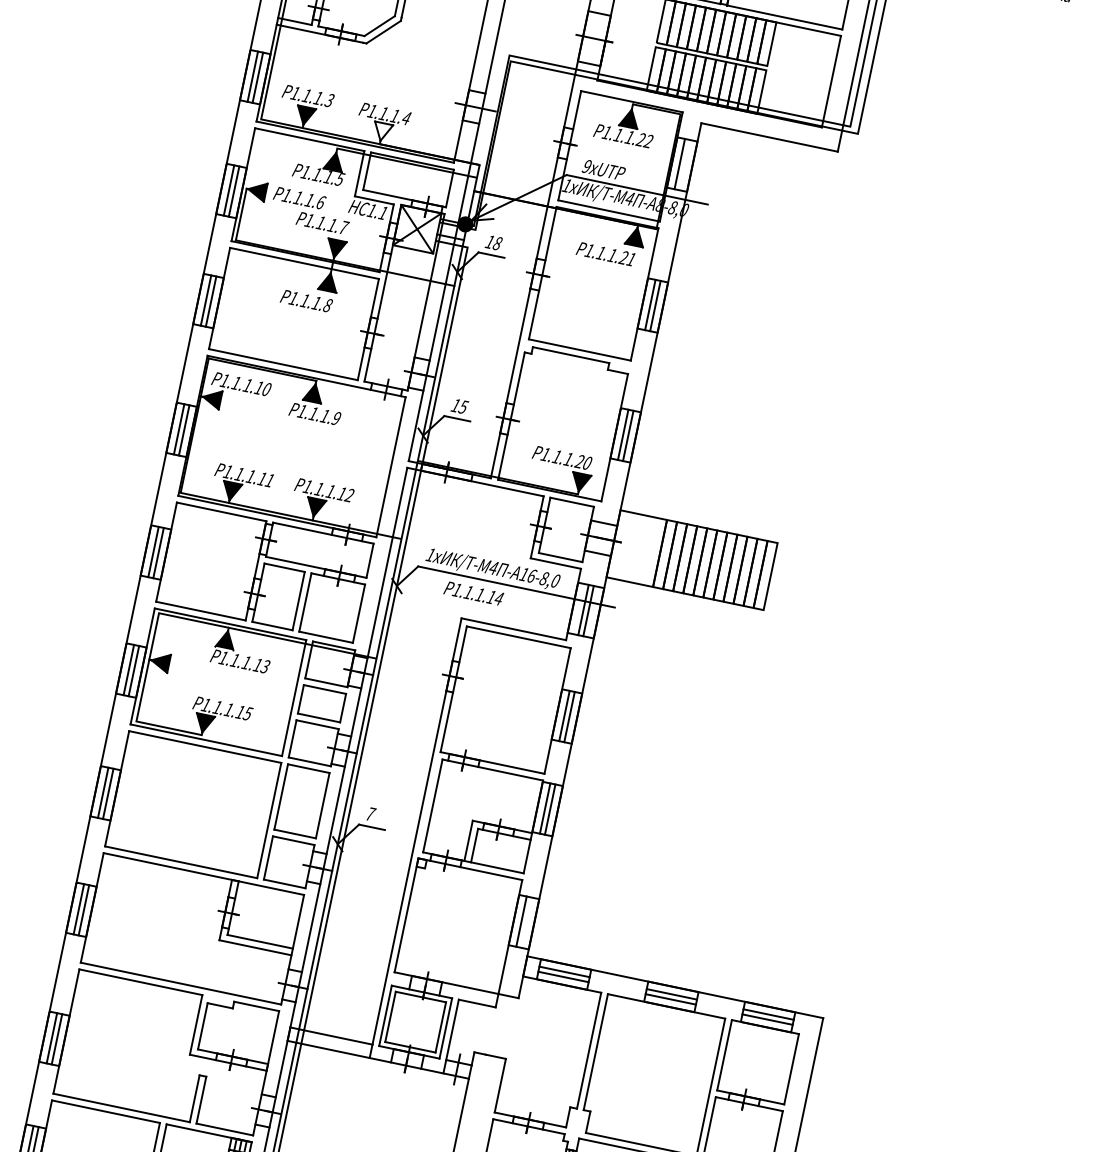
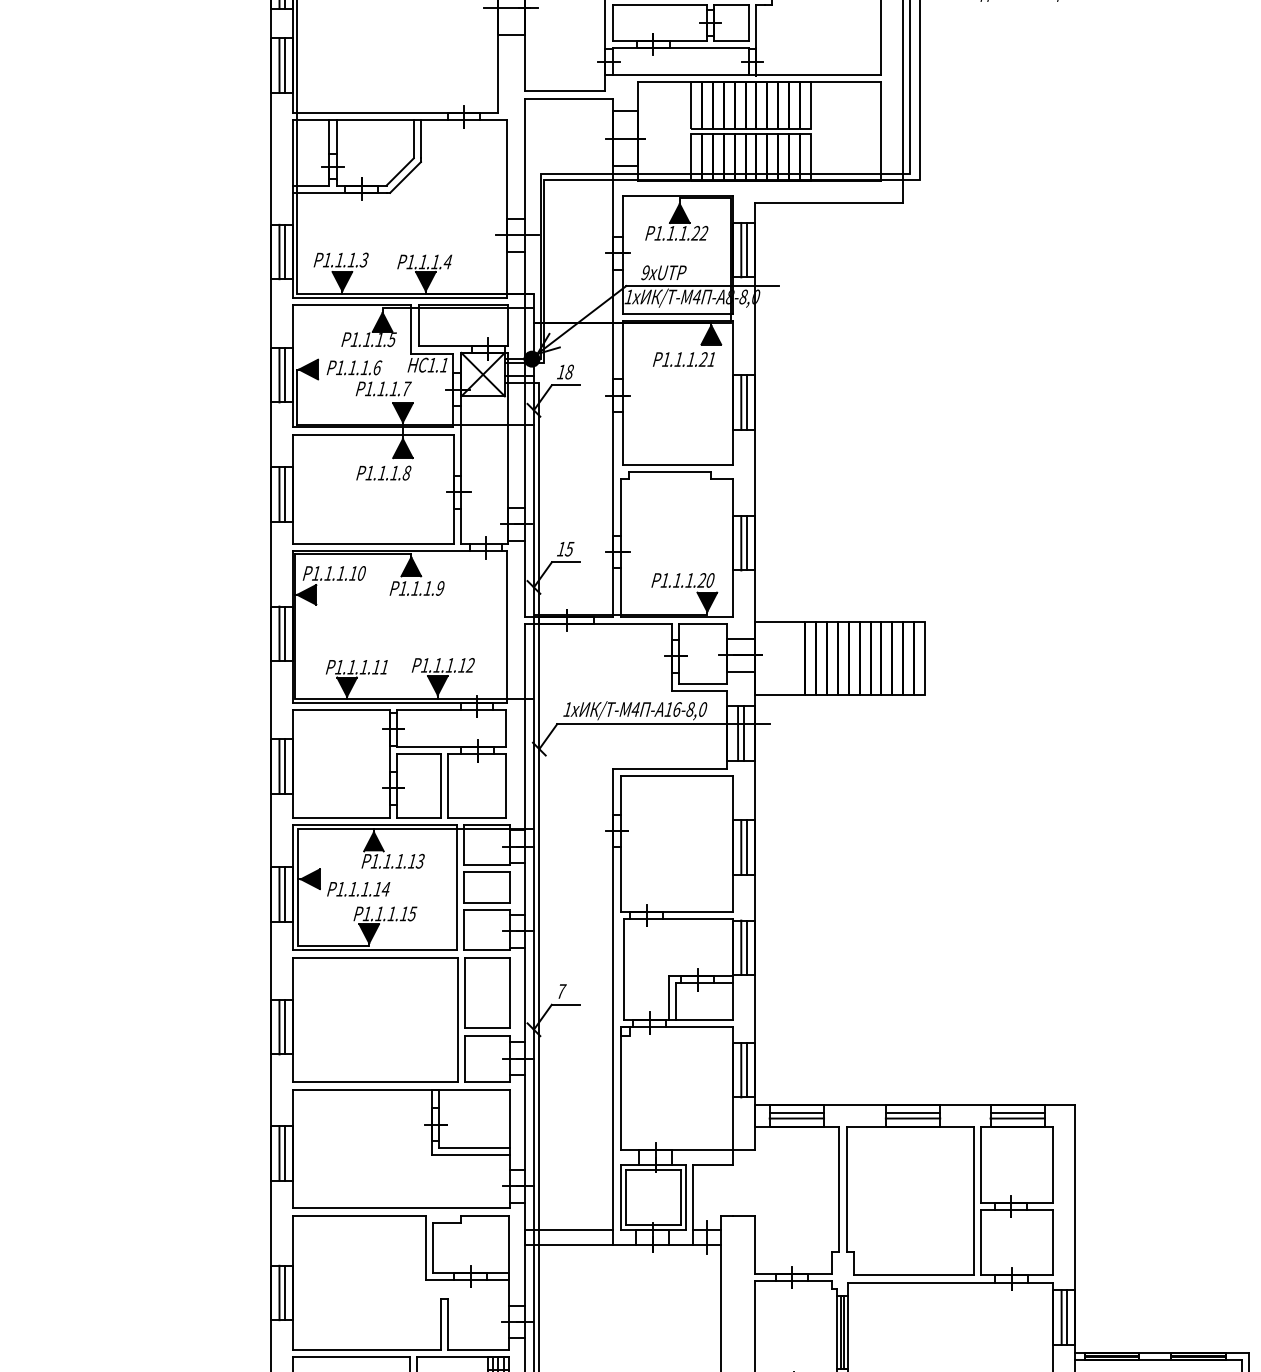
fill: (382, 131) -> (425, 280), added
line: (684, 164) -> (746, 249), added
text: (473, 593) -> (358, 889), moved
line: (526, 922) -> (746, 1070), added

